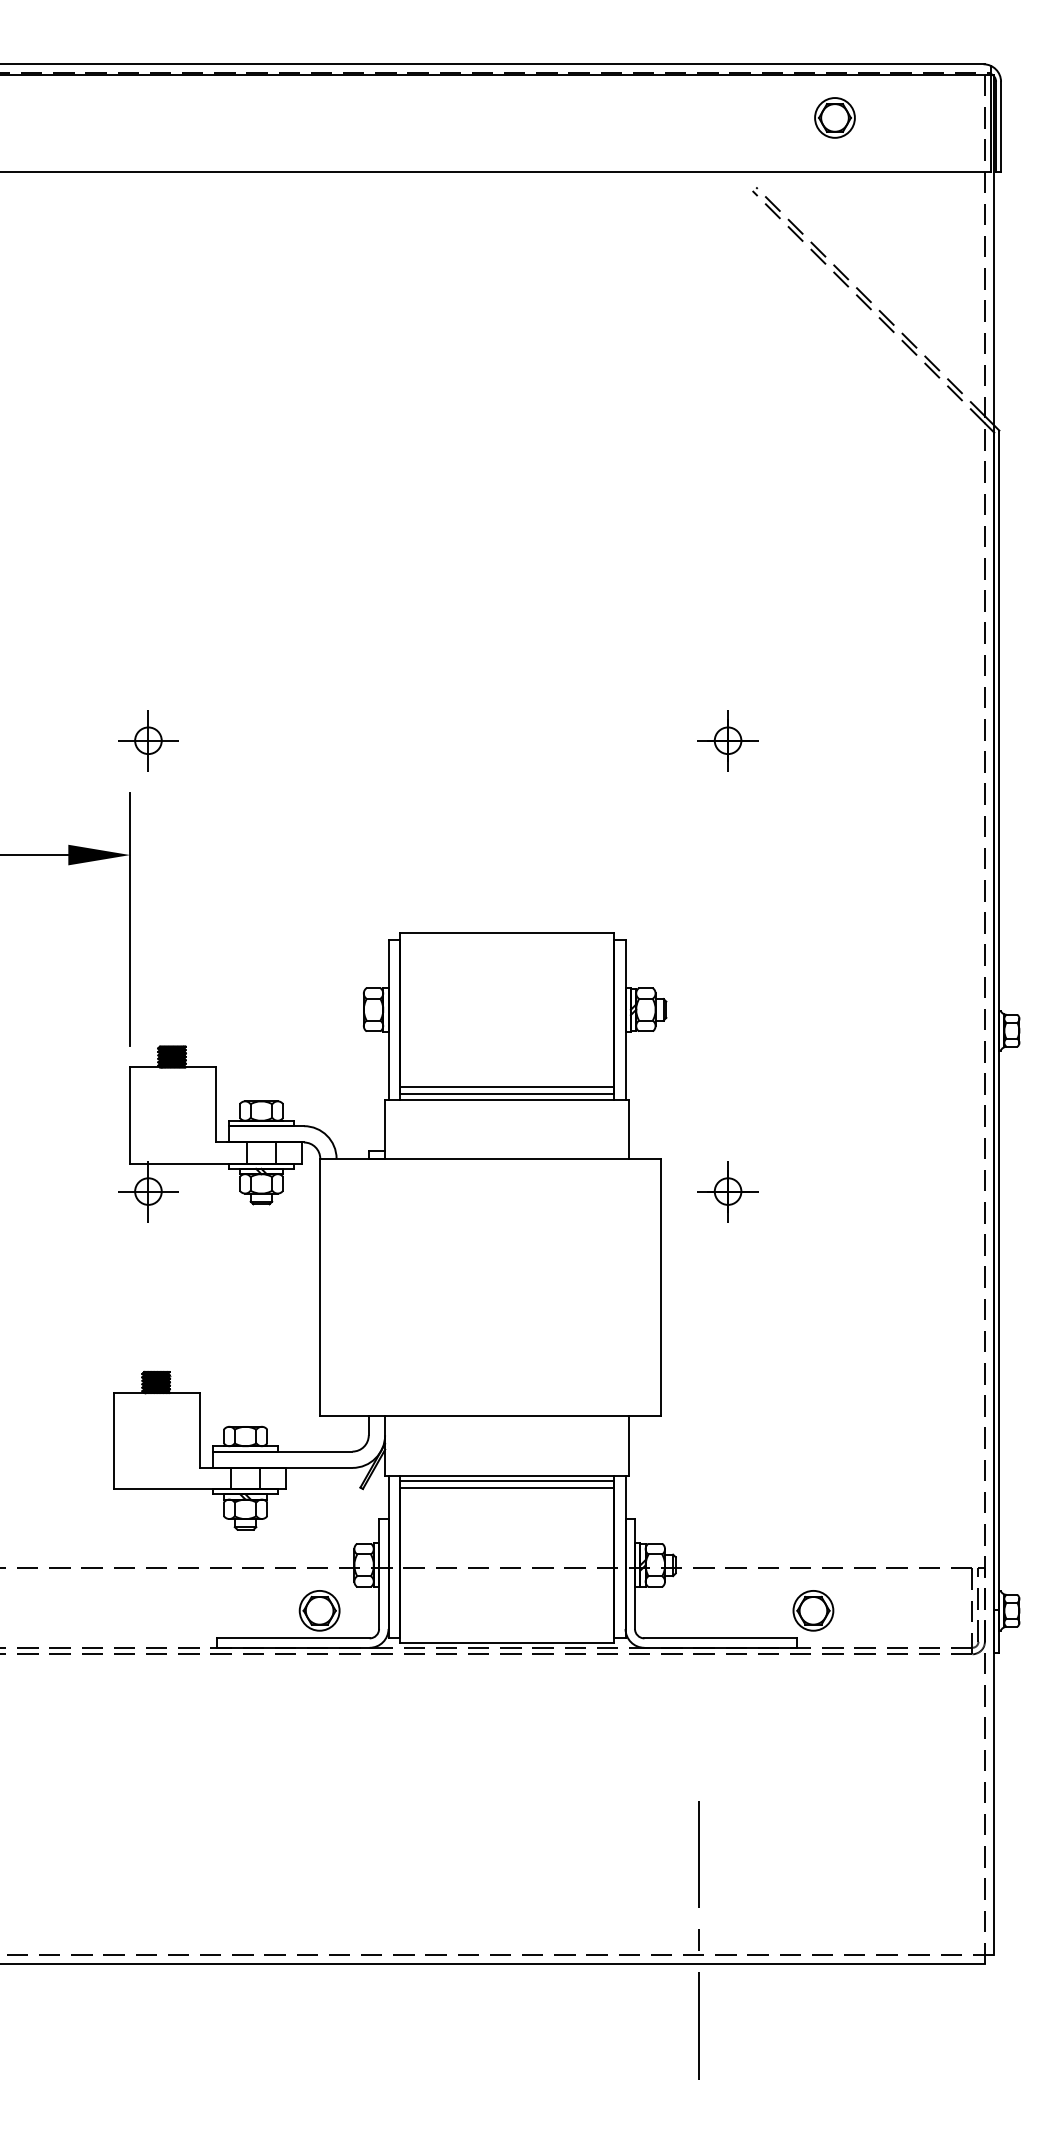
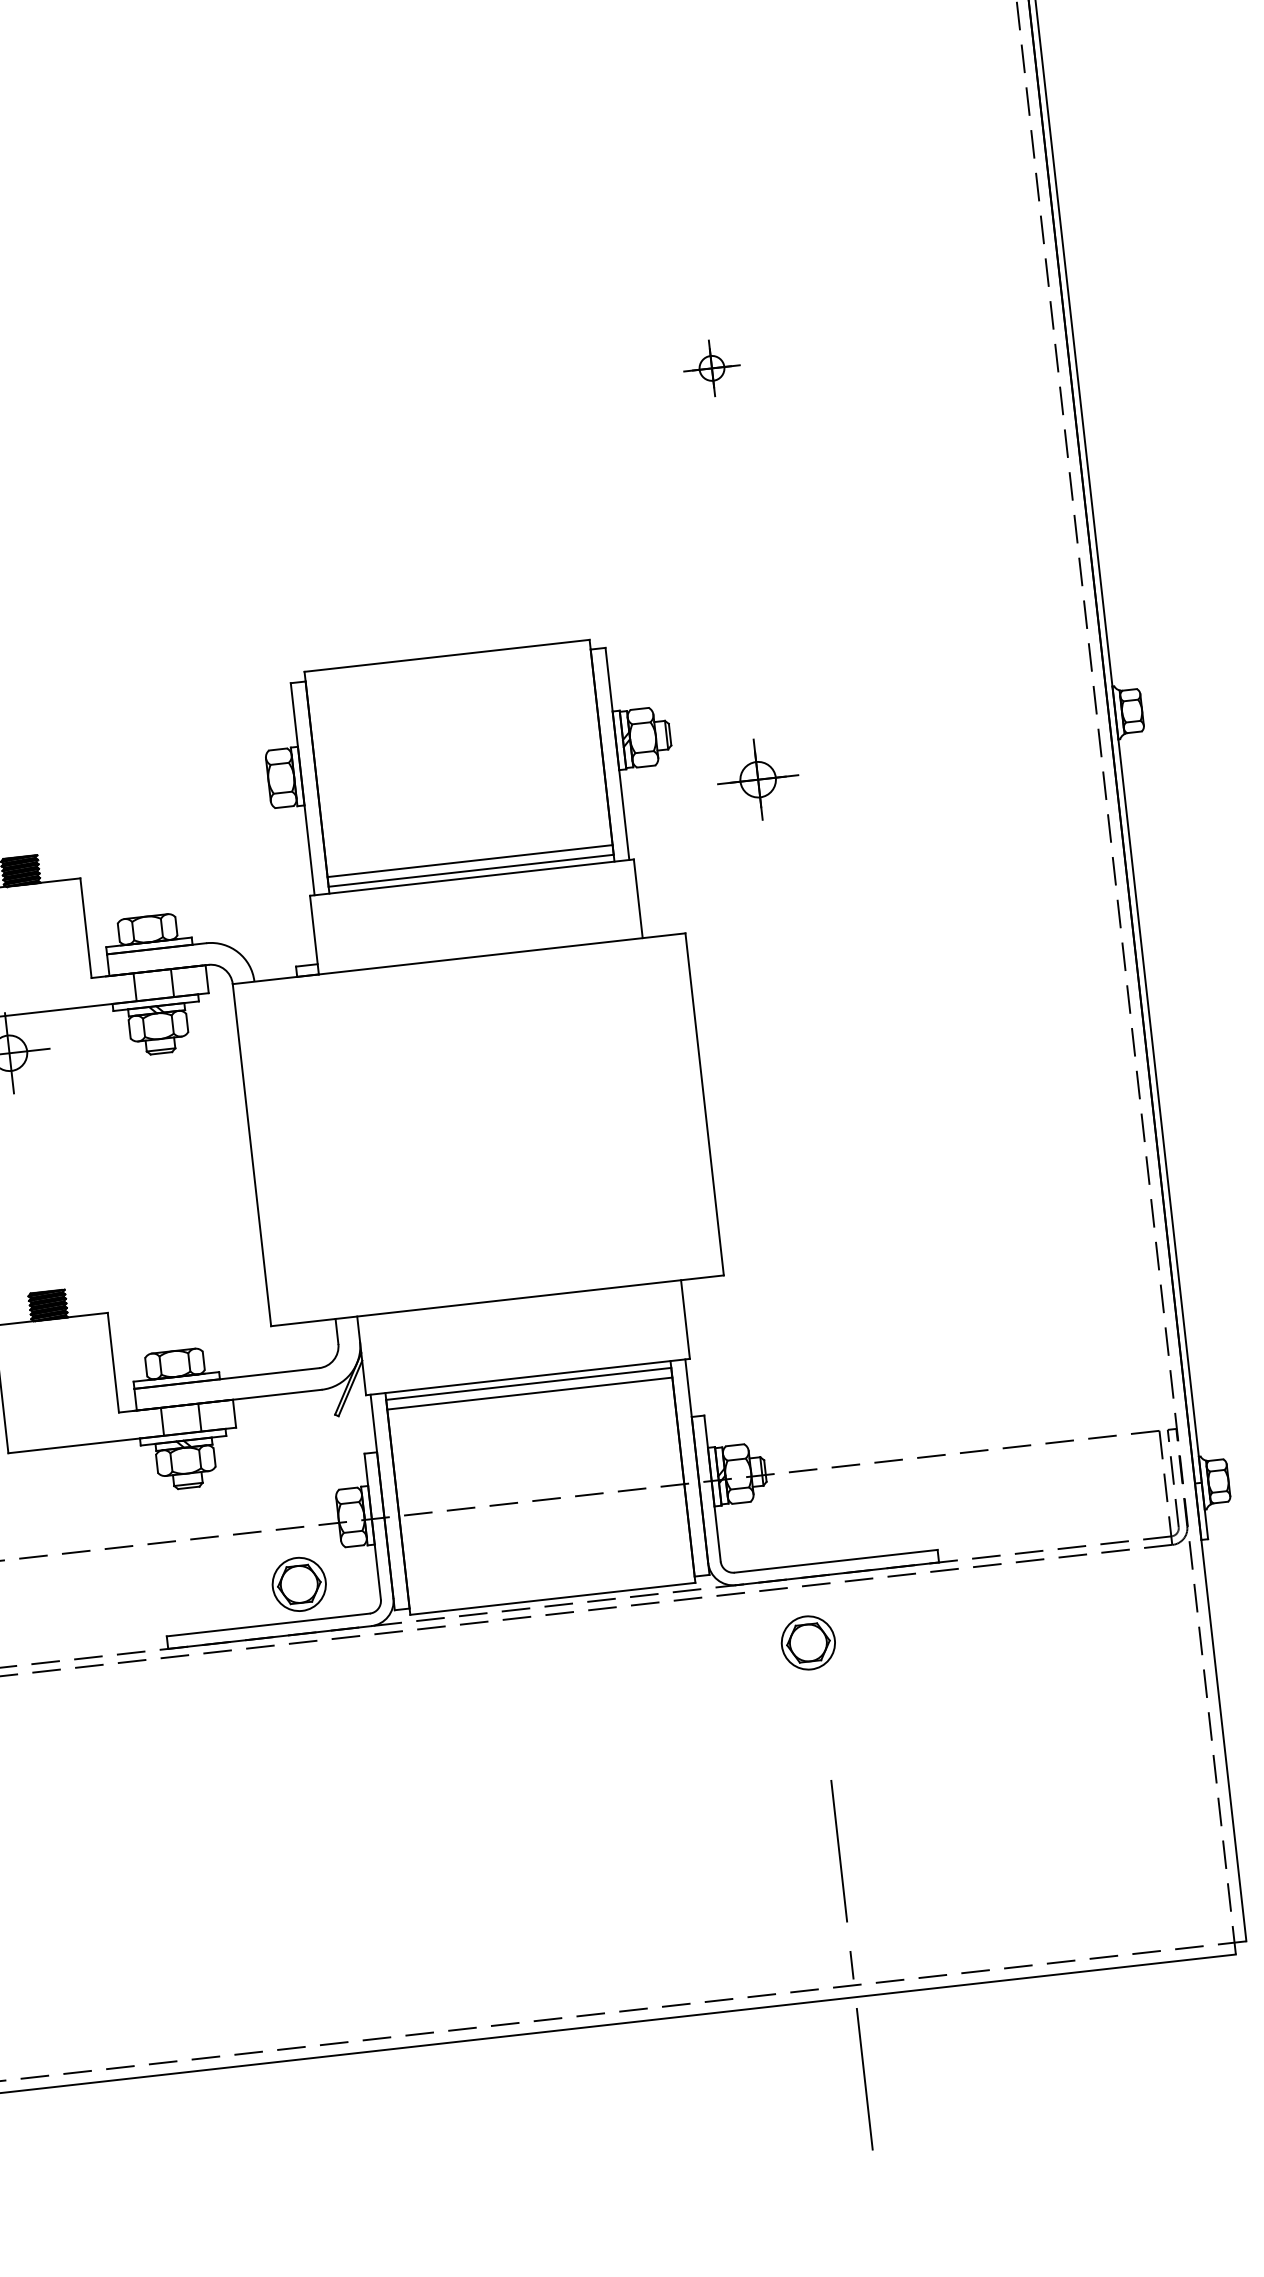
part: (727, 740) -> (711, 368), size x0.7
part: (727, 1191) -> (757, 779), moved
part: (813, 1610) -> (808, 1642), moved

